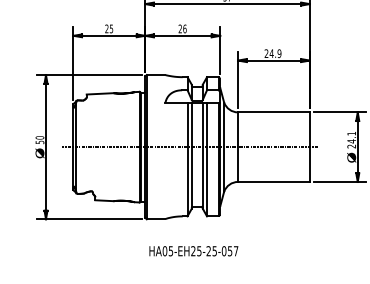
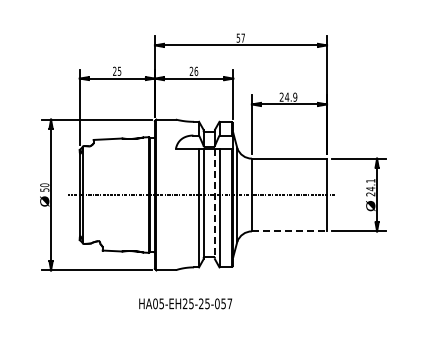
line: (203, 156) -> (215, 204), solid -> dashed
line: (273, 182) -> (289, 231), solid -> dashed
text: (193, 250) -> (185, 303), moved

